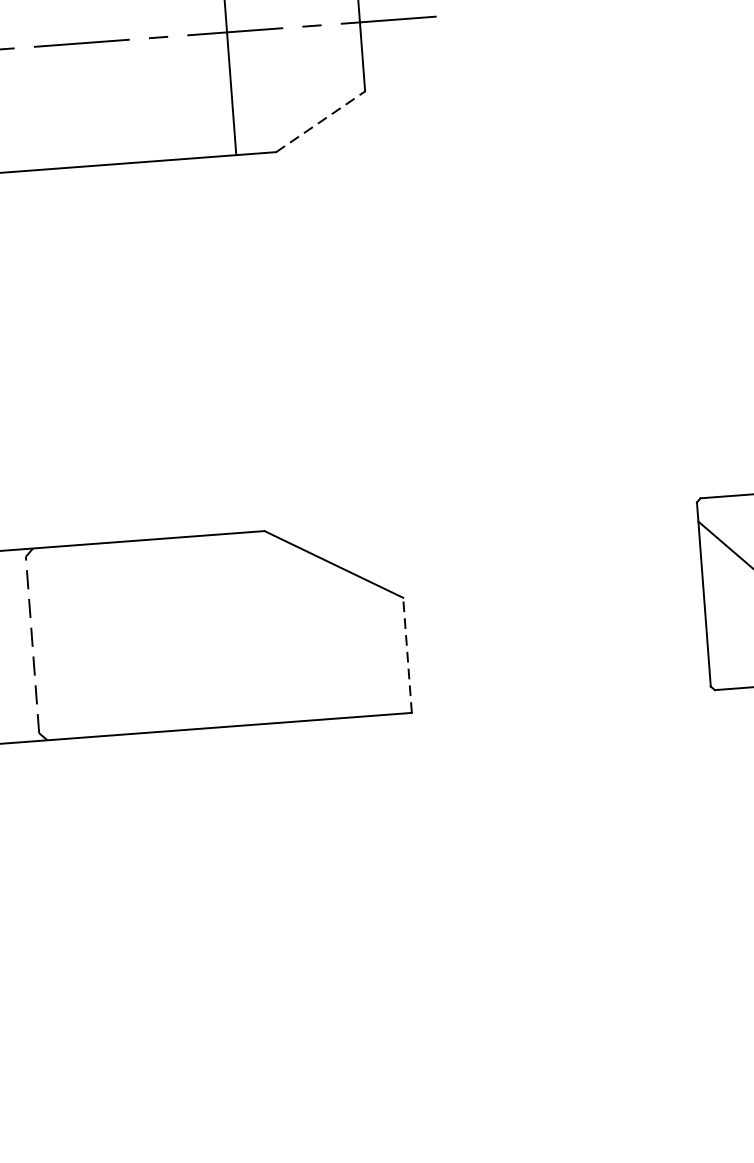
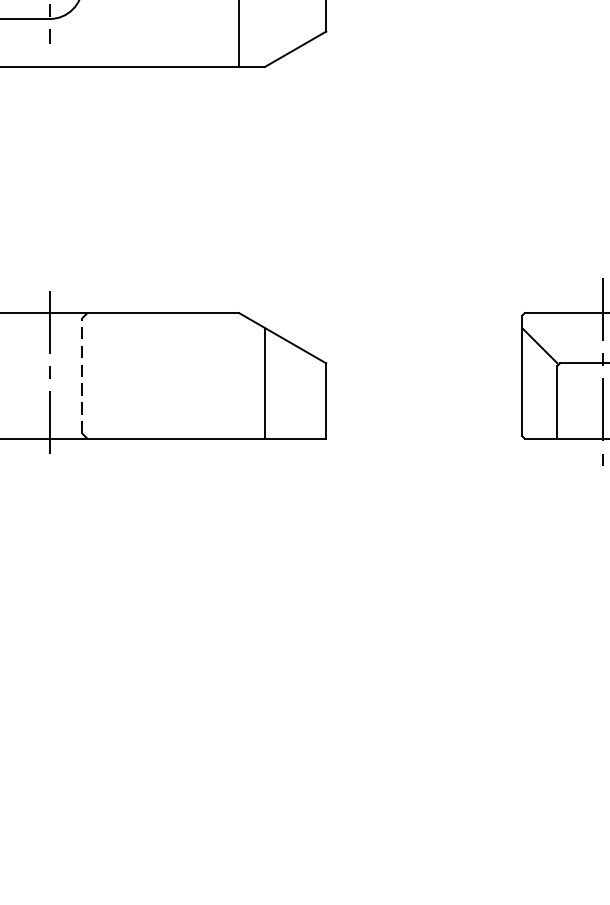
line: (321, 120) -> (296, 48), dashed -> solid
line: (312, 635) -> (265, 383), added
line: (408, 655) -> (326, 401), dashed -> solid

